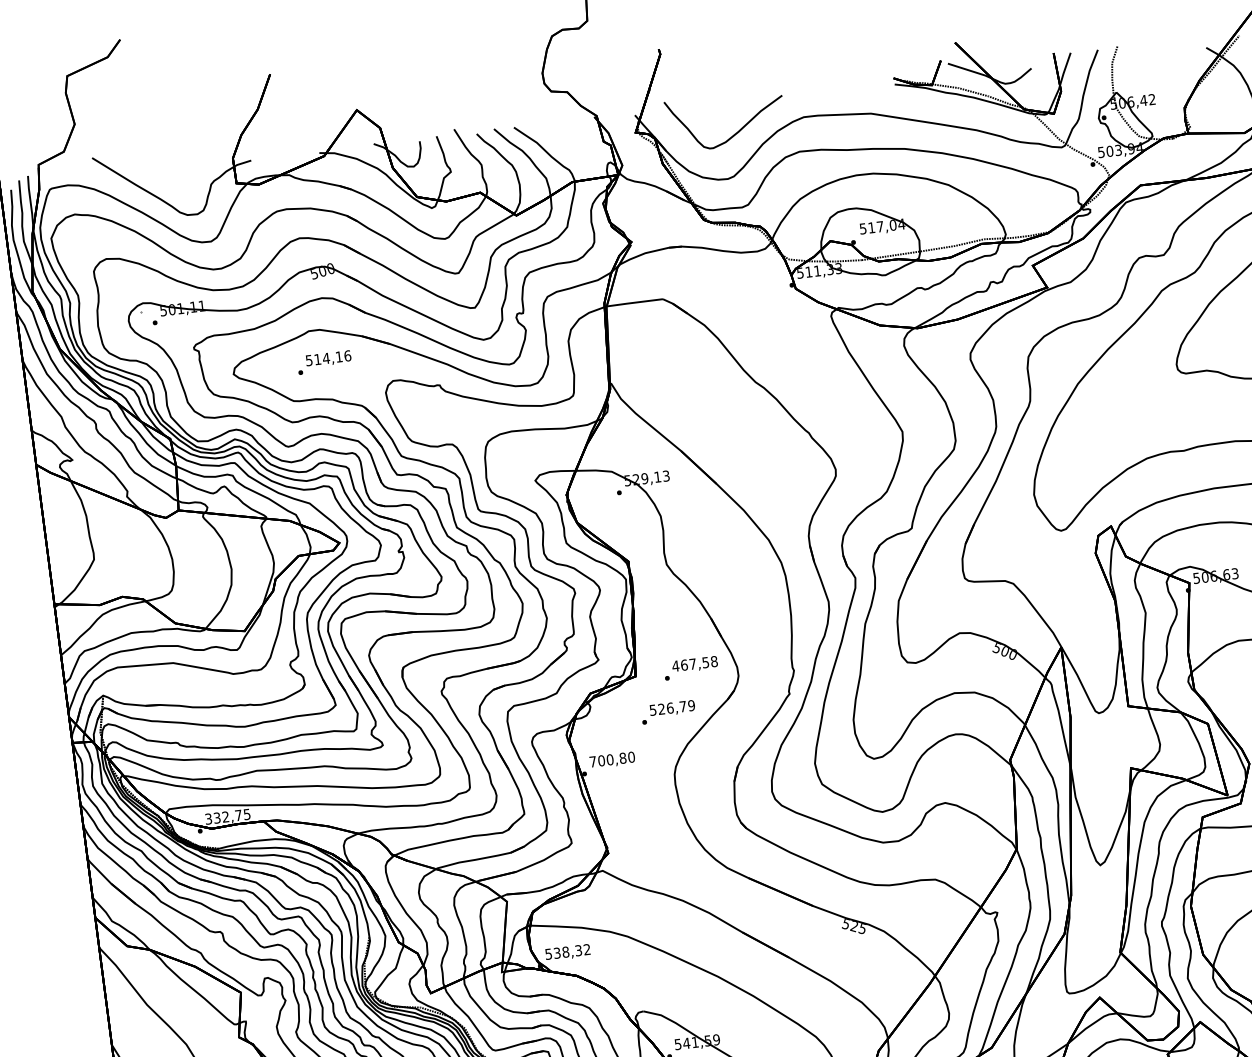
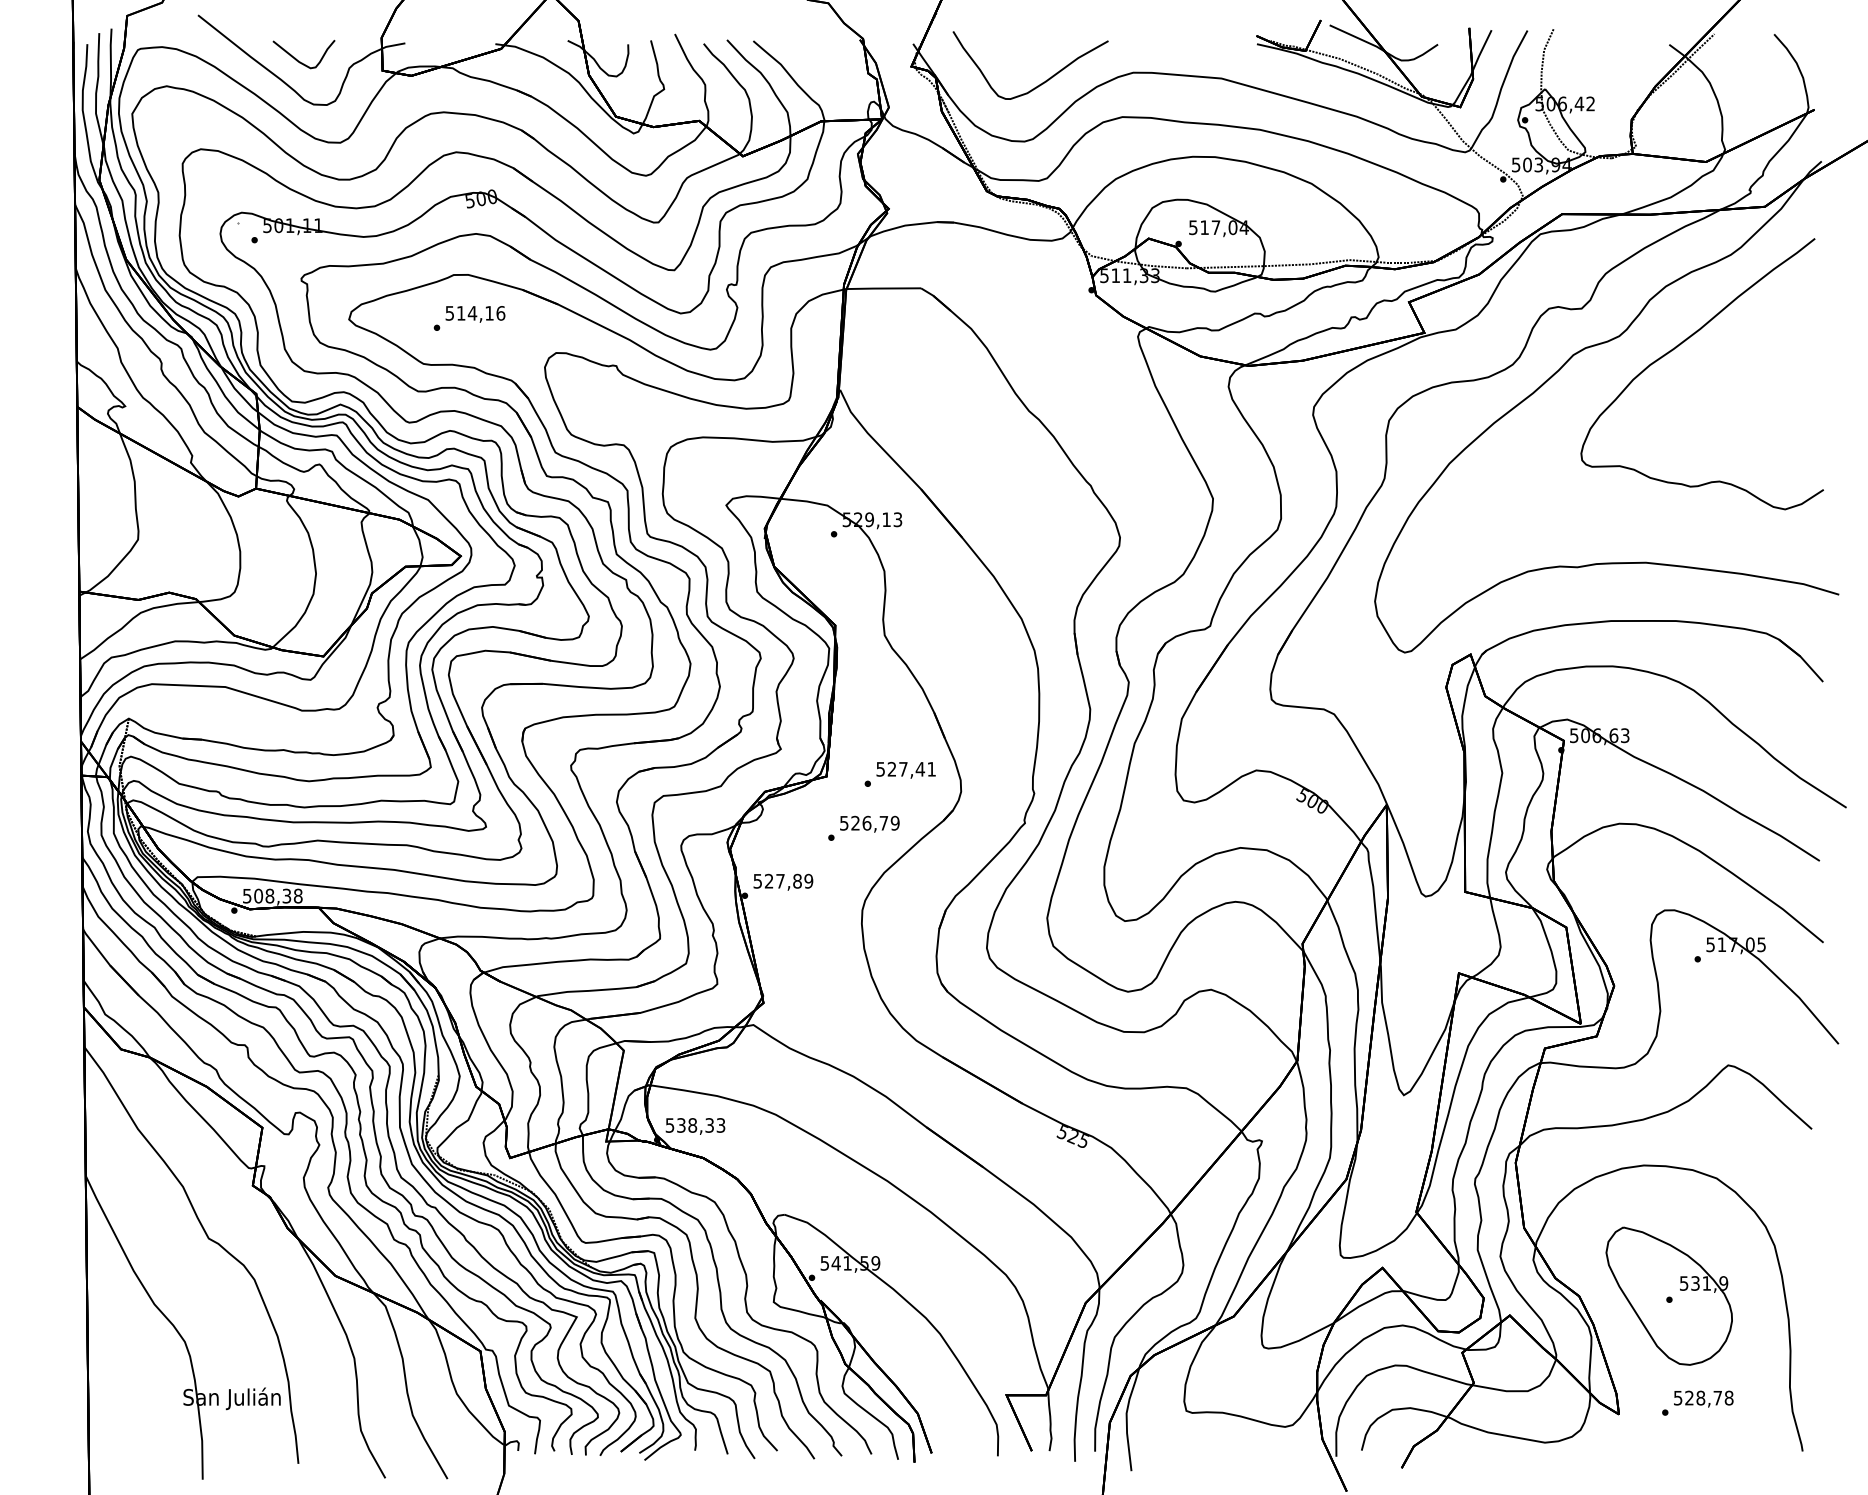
curve: (173, 183) -> (300, 61), added
text: (695, 663) -> (906, 768), 467,58 -> 527,41
text: (612, 758) -> (783, 880), 700,80 -> 527,89
text: (227, 816) -> (272, 895), 332,75 -> 508,38
text: (586, 949) -> (720, 1125), 538,32 -> 538,33

